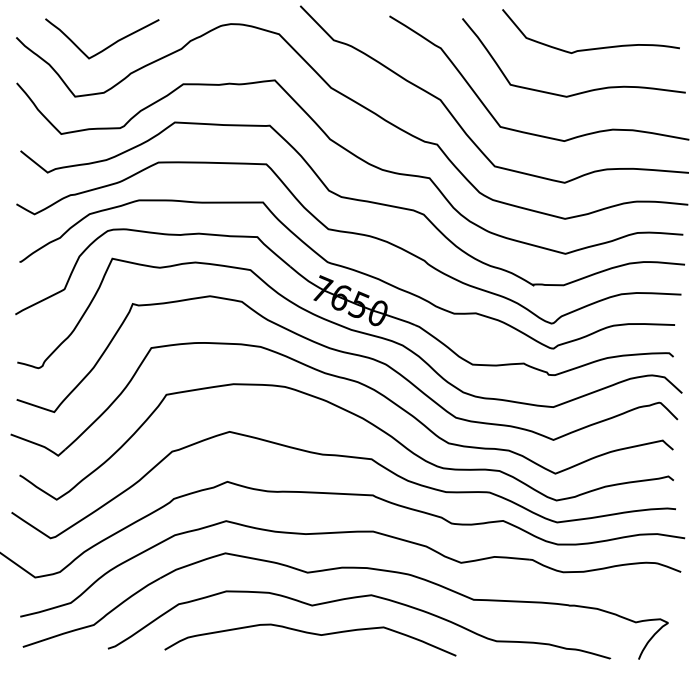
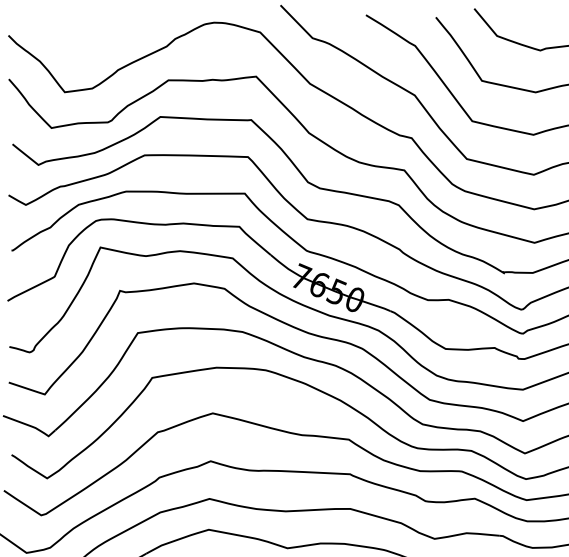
curve: (107, 46) -> (95, 44), removed

